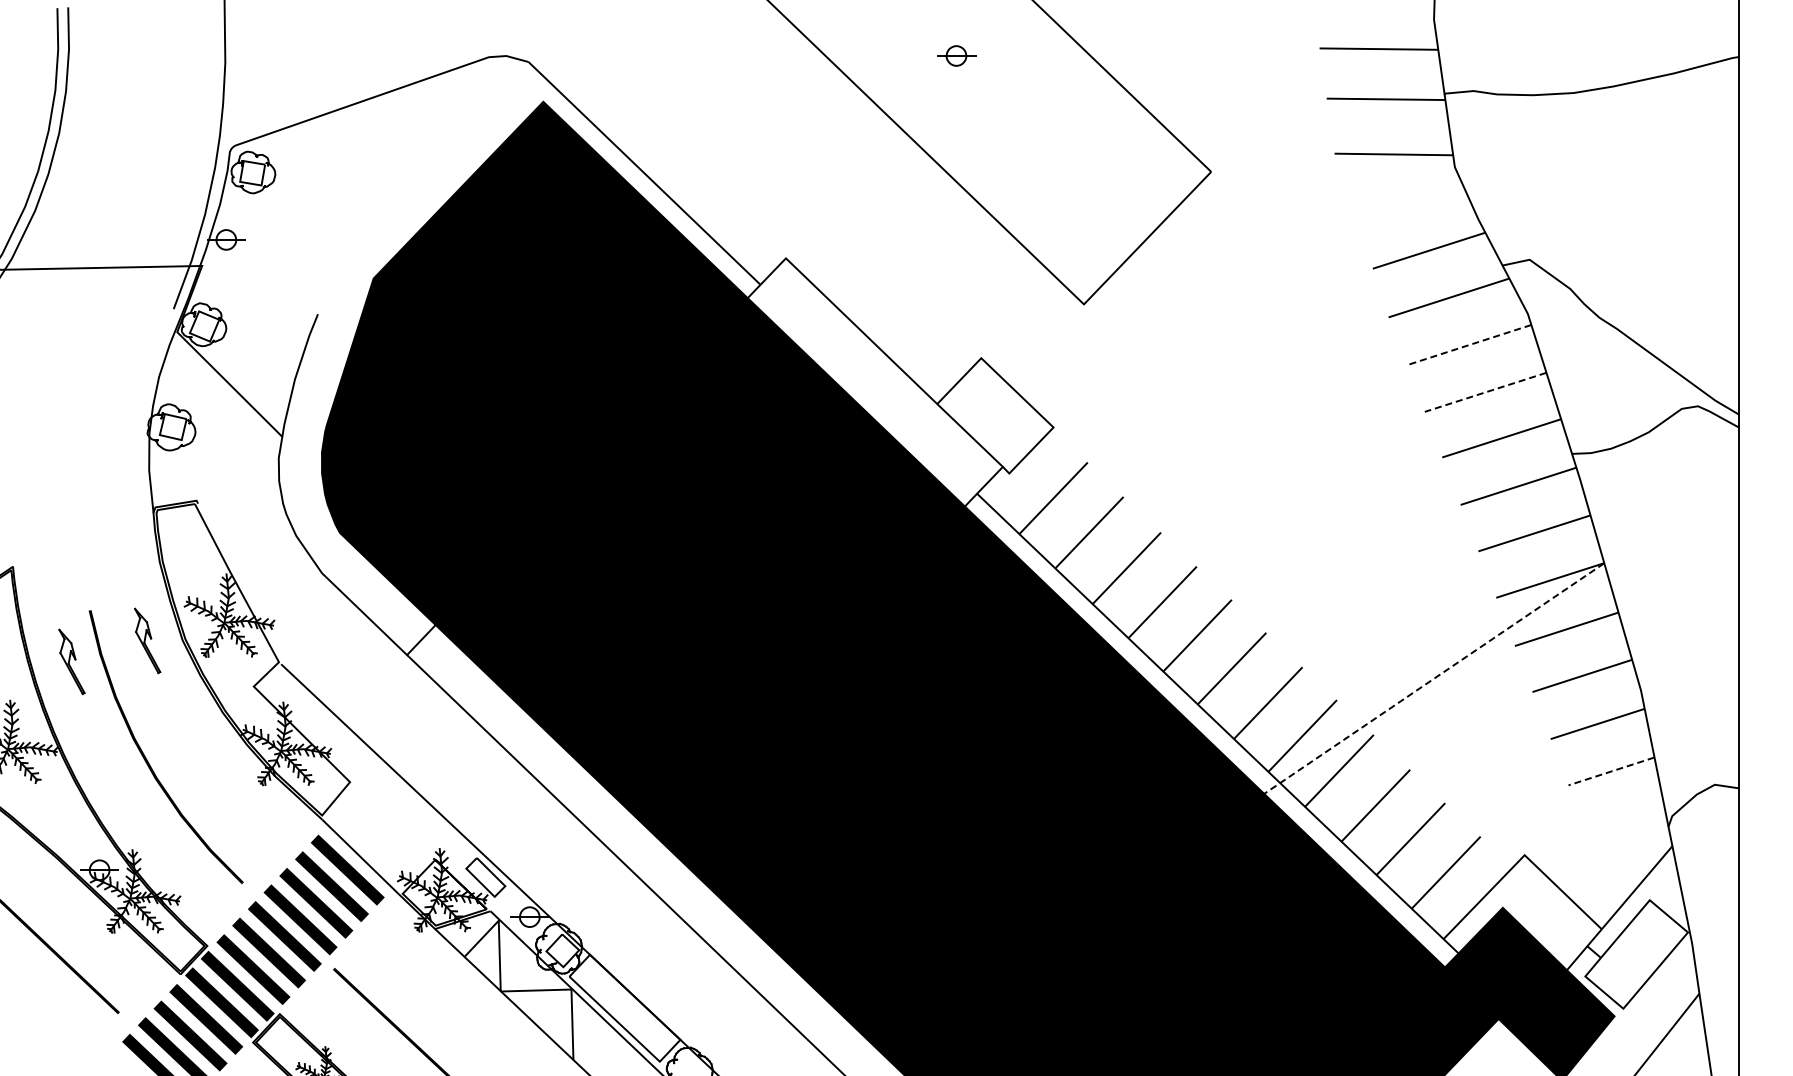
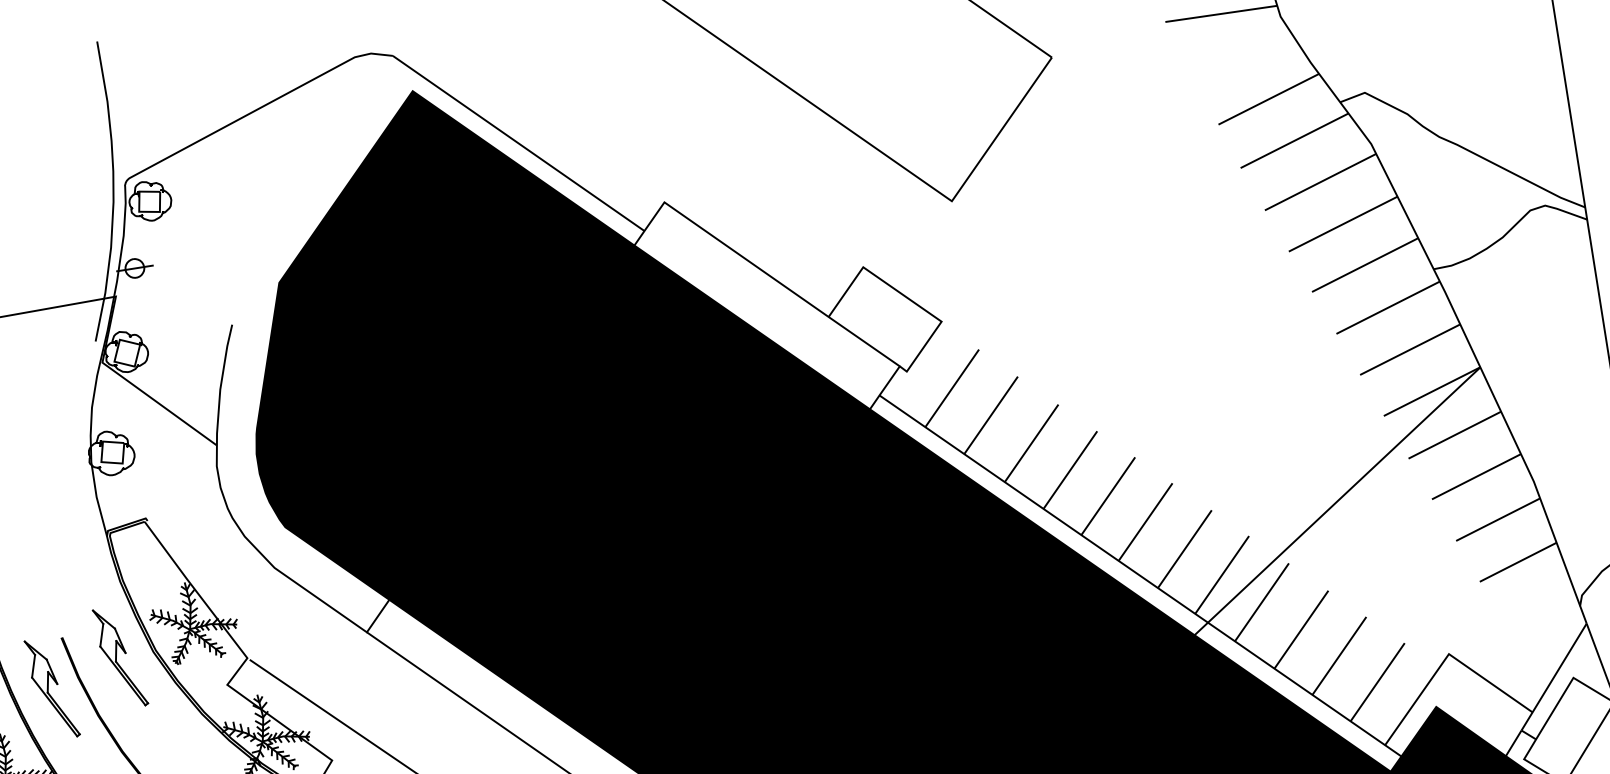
line: (1468, 345) -> (1320, 182), dashed -> solid
line: (1485, 392) -> (1343, 224), dashed -> solid
part: (147, 640) -> (120, 657), size x1.67
part: (71, 661) -> (51, 688), size x1.67
line: (1433, 678) -> (1336, 501), dashed -> solid
line: (1611, 771) -> (1518, 562), dashed -> solid

